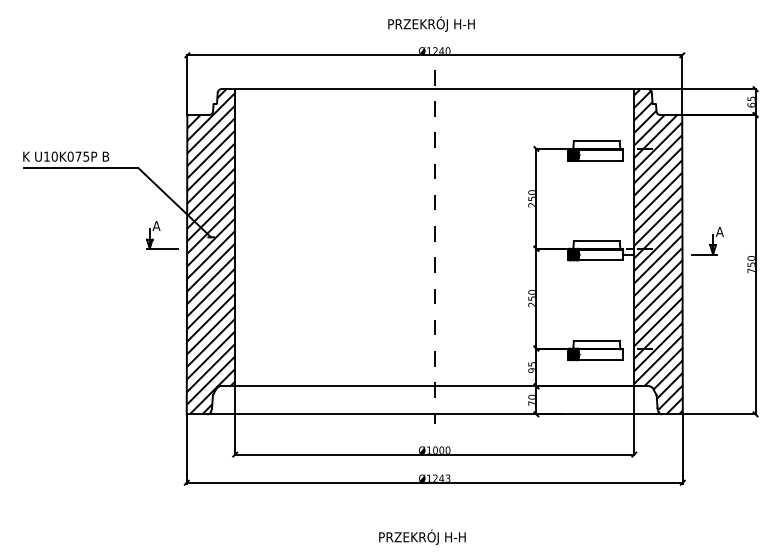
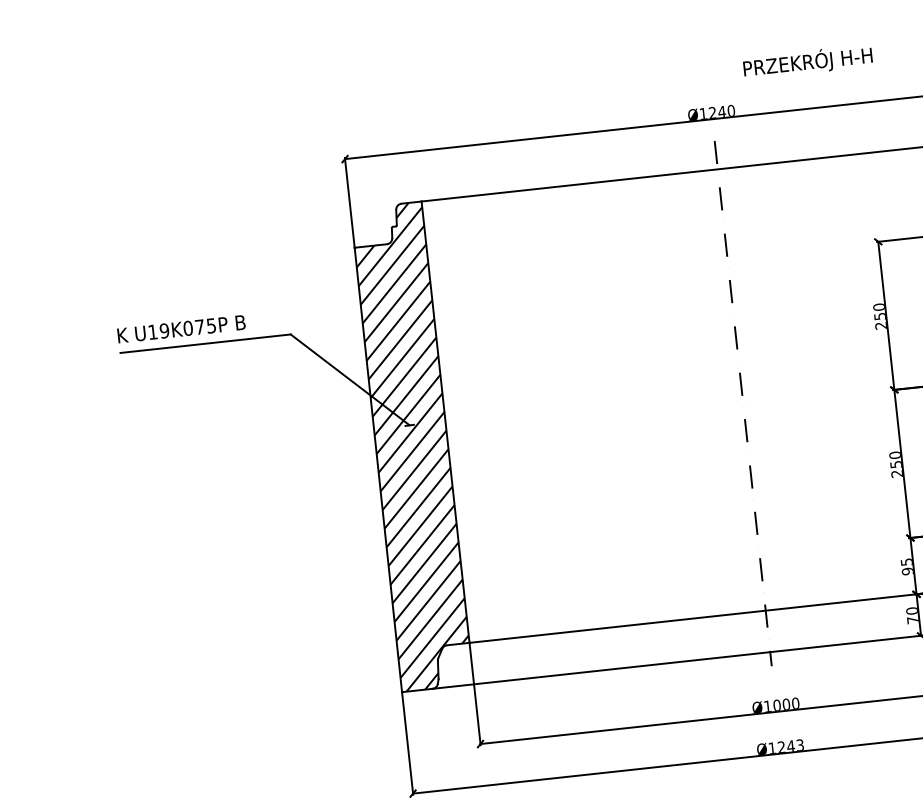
text: (431, 23) -> (807, 61), moved
text: (54, 156) -> (164, 330), U10K075P -> U19K075P
part: (162, 235) -> (337, 430), removed

